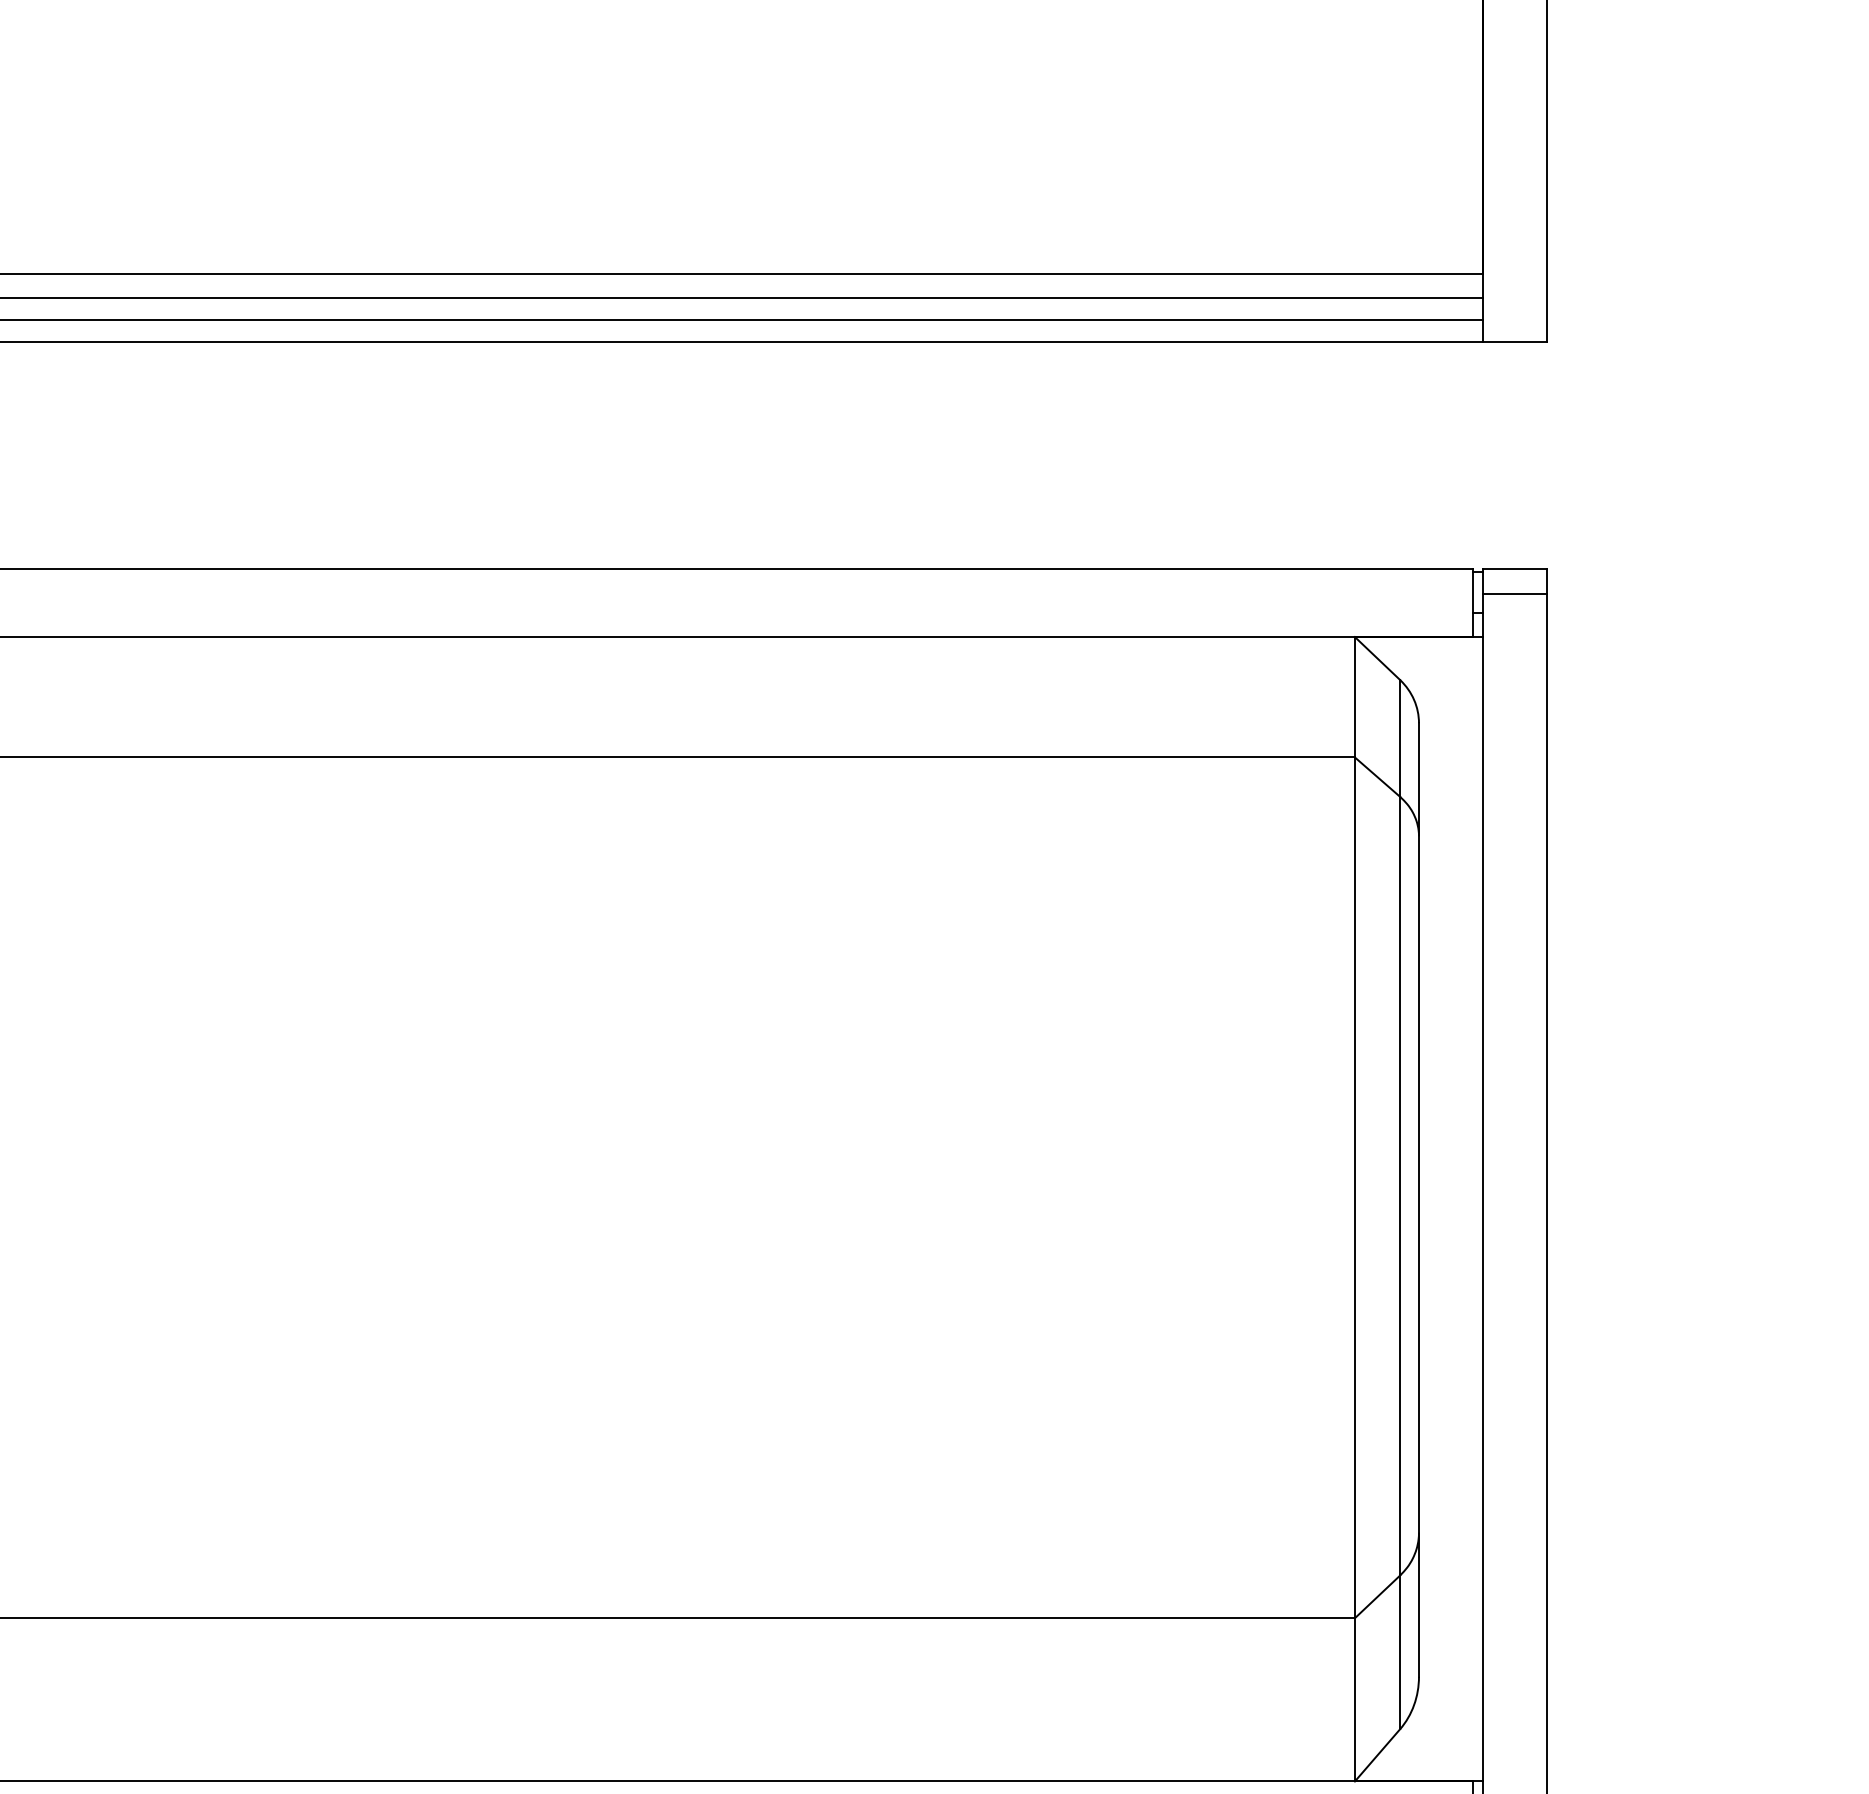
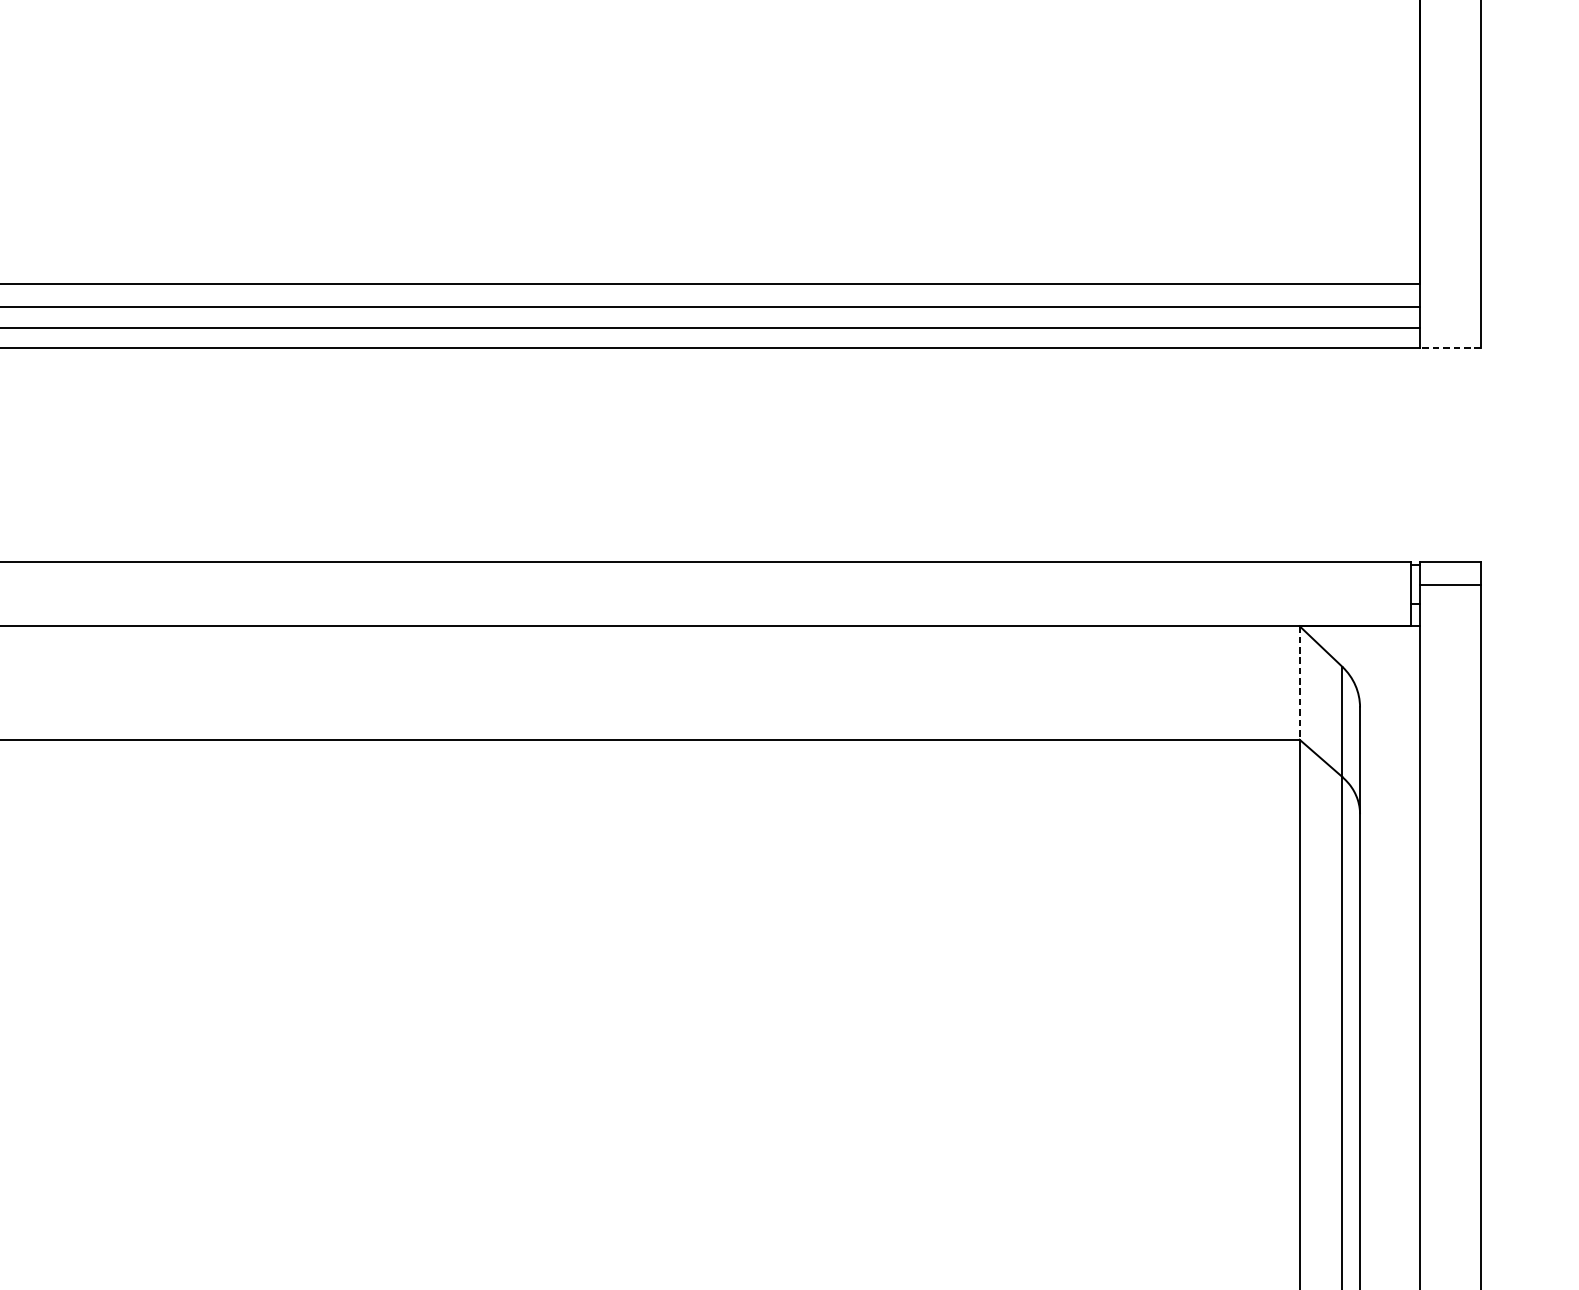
line: (1514, 341) -> (1450, 347), solid -> dashed
line: (1354, 697) -> (1299, 683), solid -> dashed

